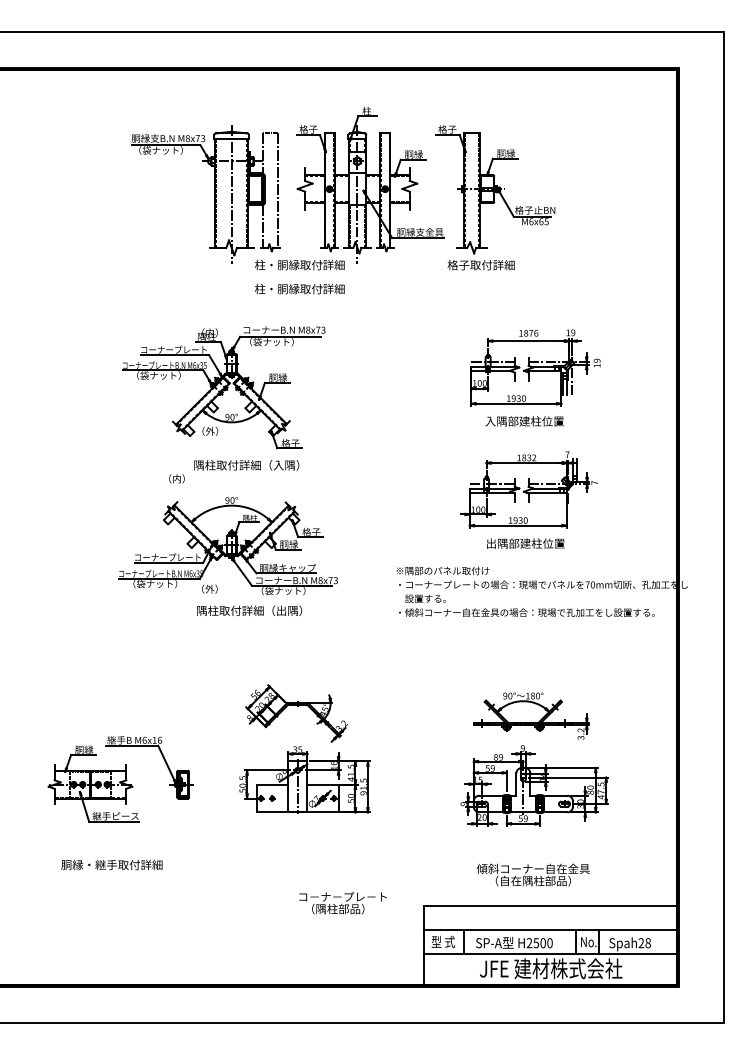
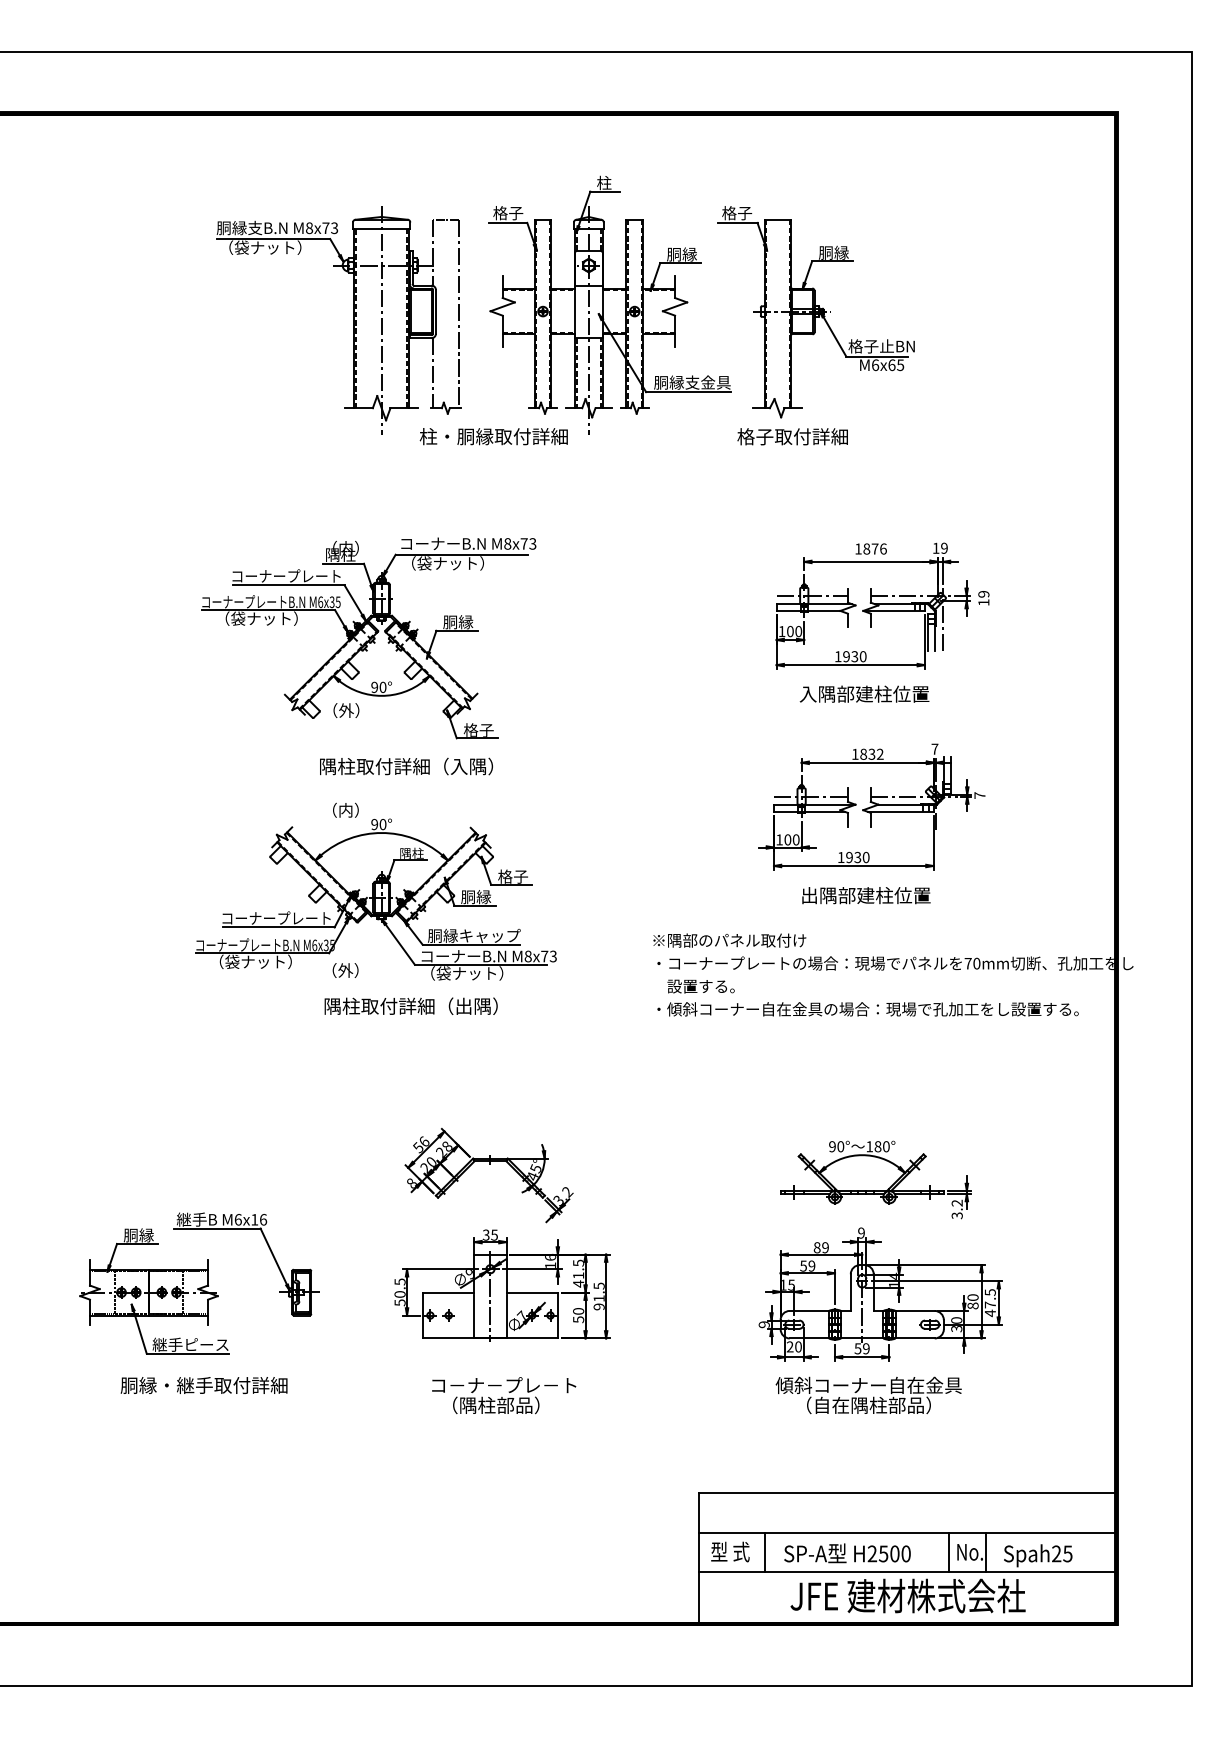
part: (299, 289) -> (493, 476), removed
text: (176, 478) -> (345, 809), moved
text: (111, 864) -> (203, 1384), moved
text: (533, 874) -> (869, 1394), moved
text: (342, 903) -> (503, 1396), moved
text: (647, 942) -> (1066, 1552), Spah28 -> Spah25

